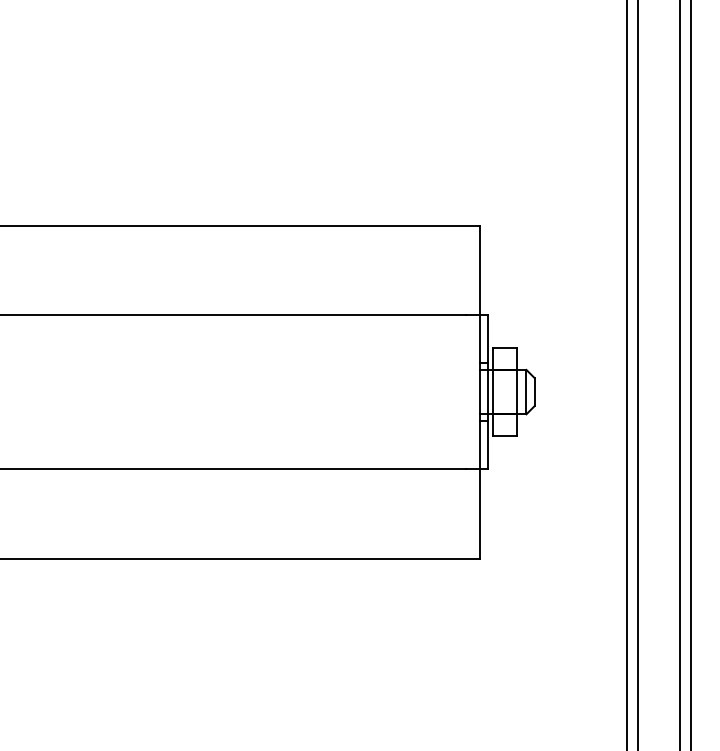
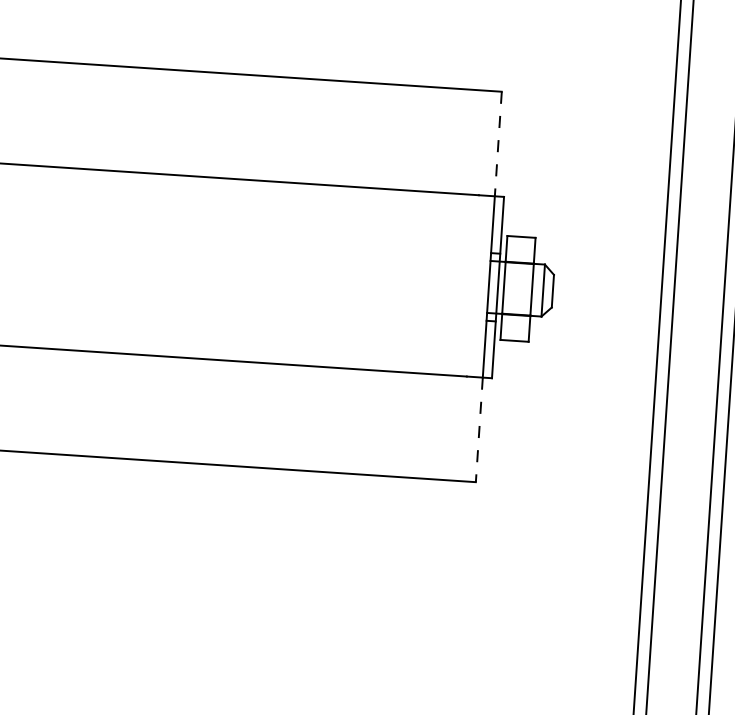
line: (480, 270) -> (498, 144), solid -> dashed
line: (480, 514) -> (479, 430), solid -> dashed

